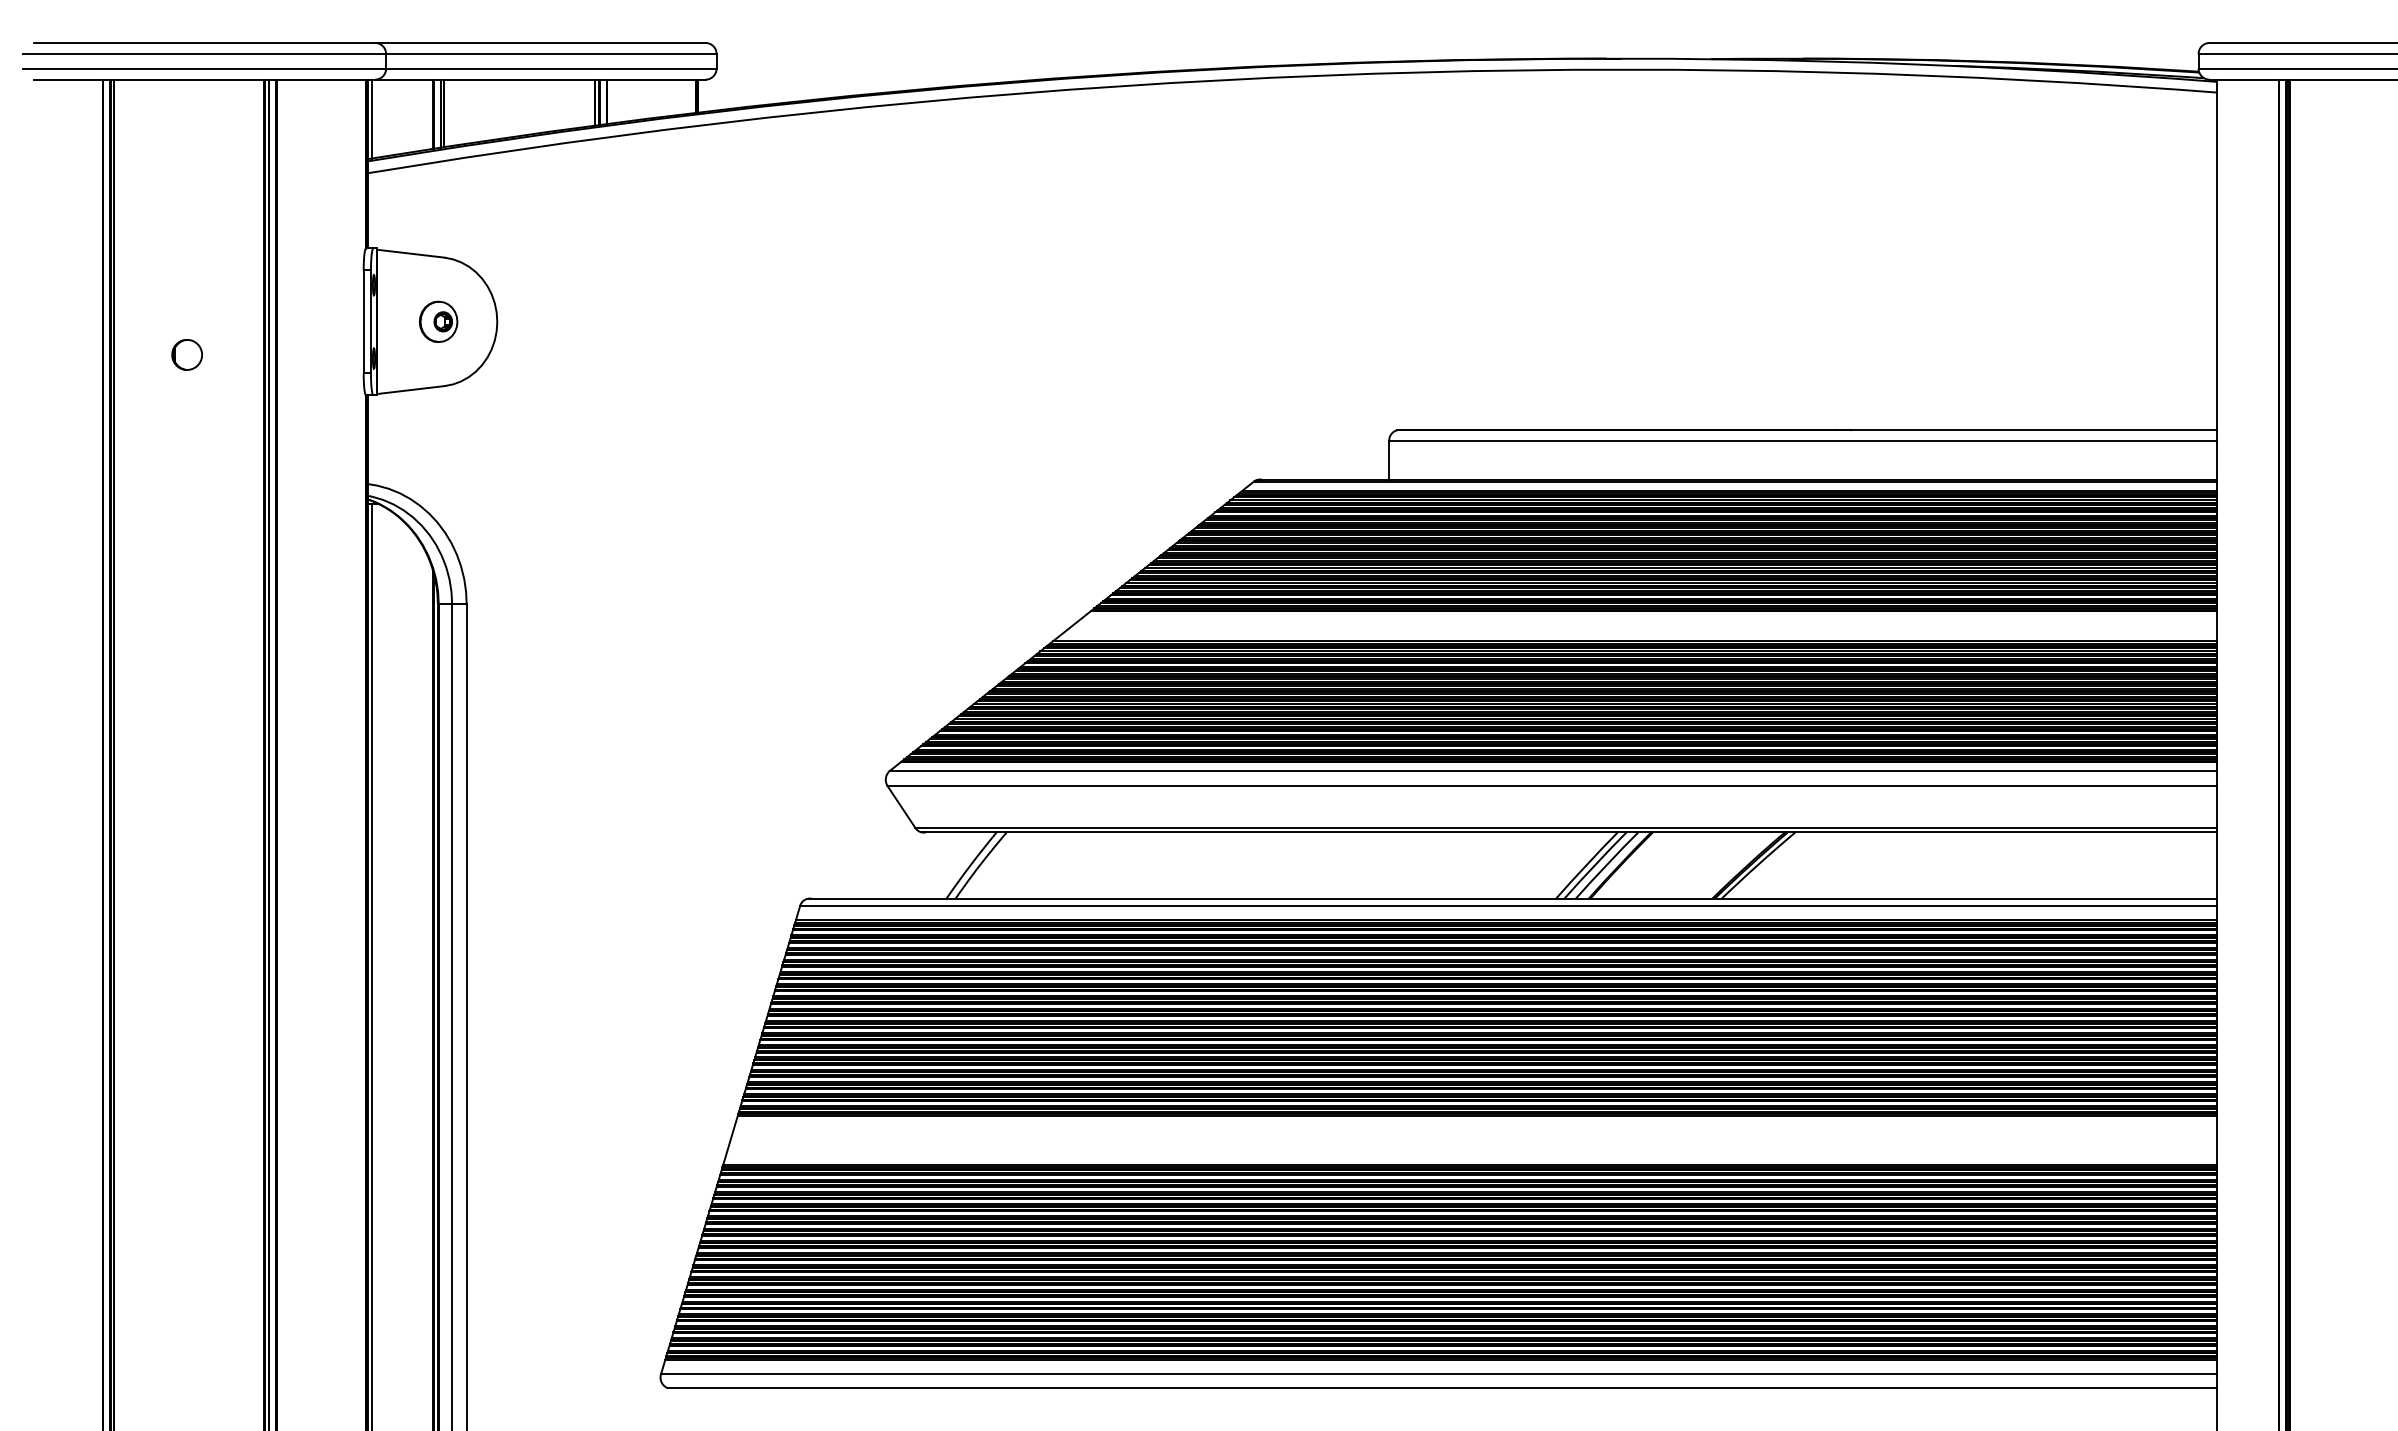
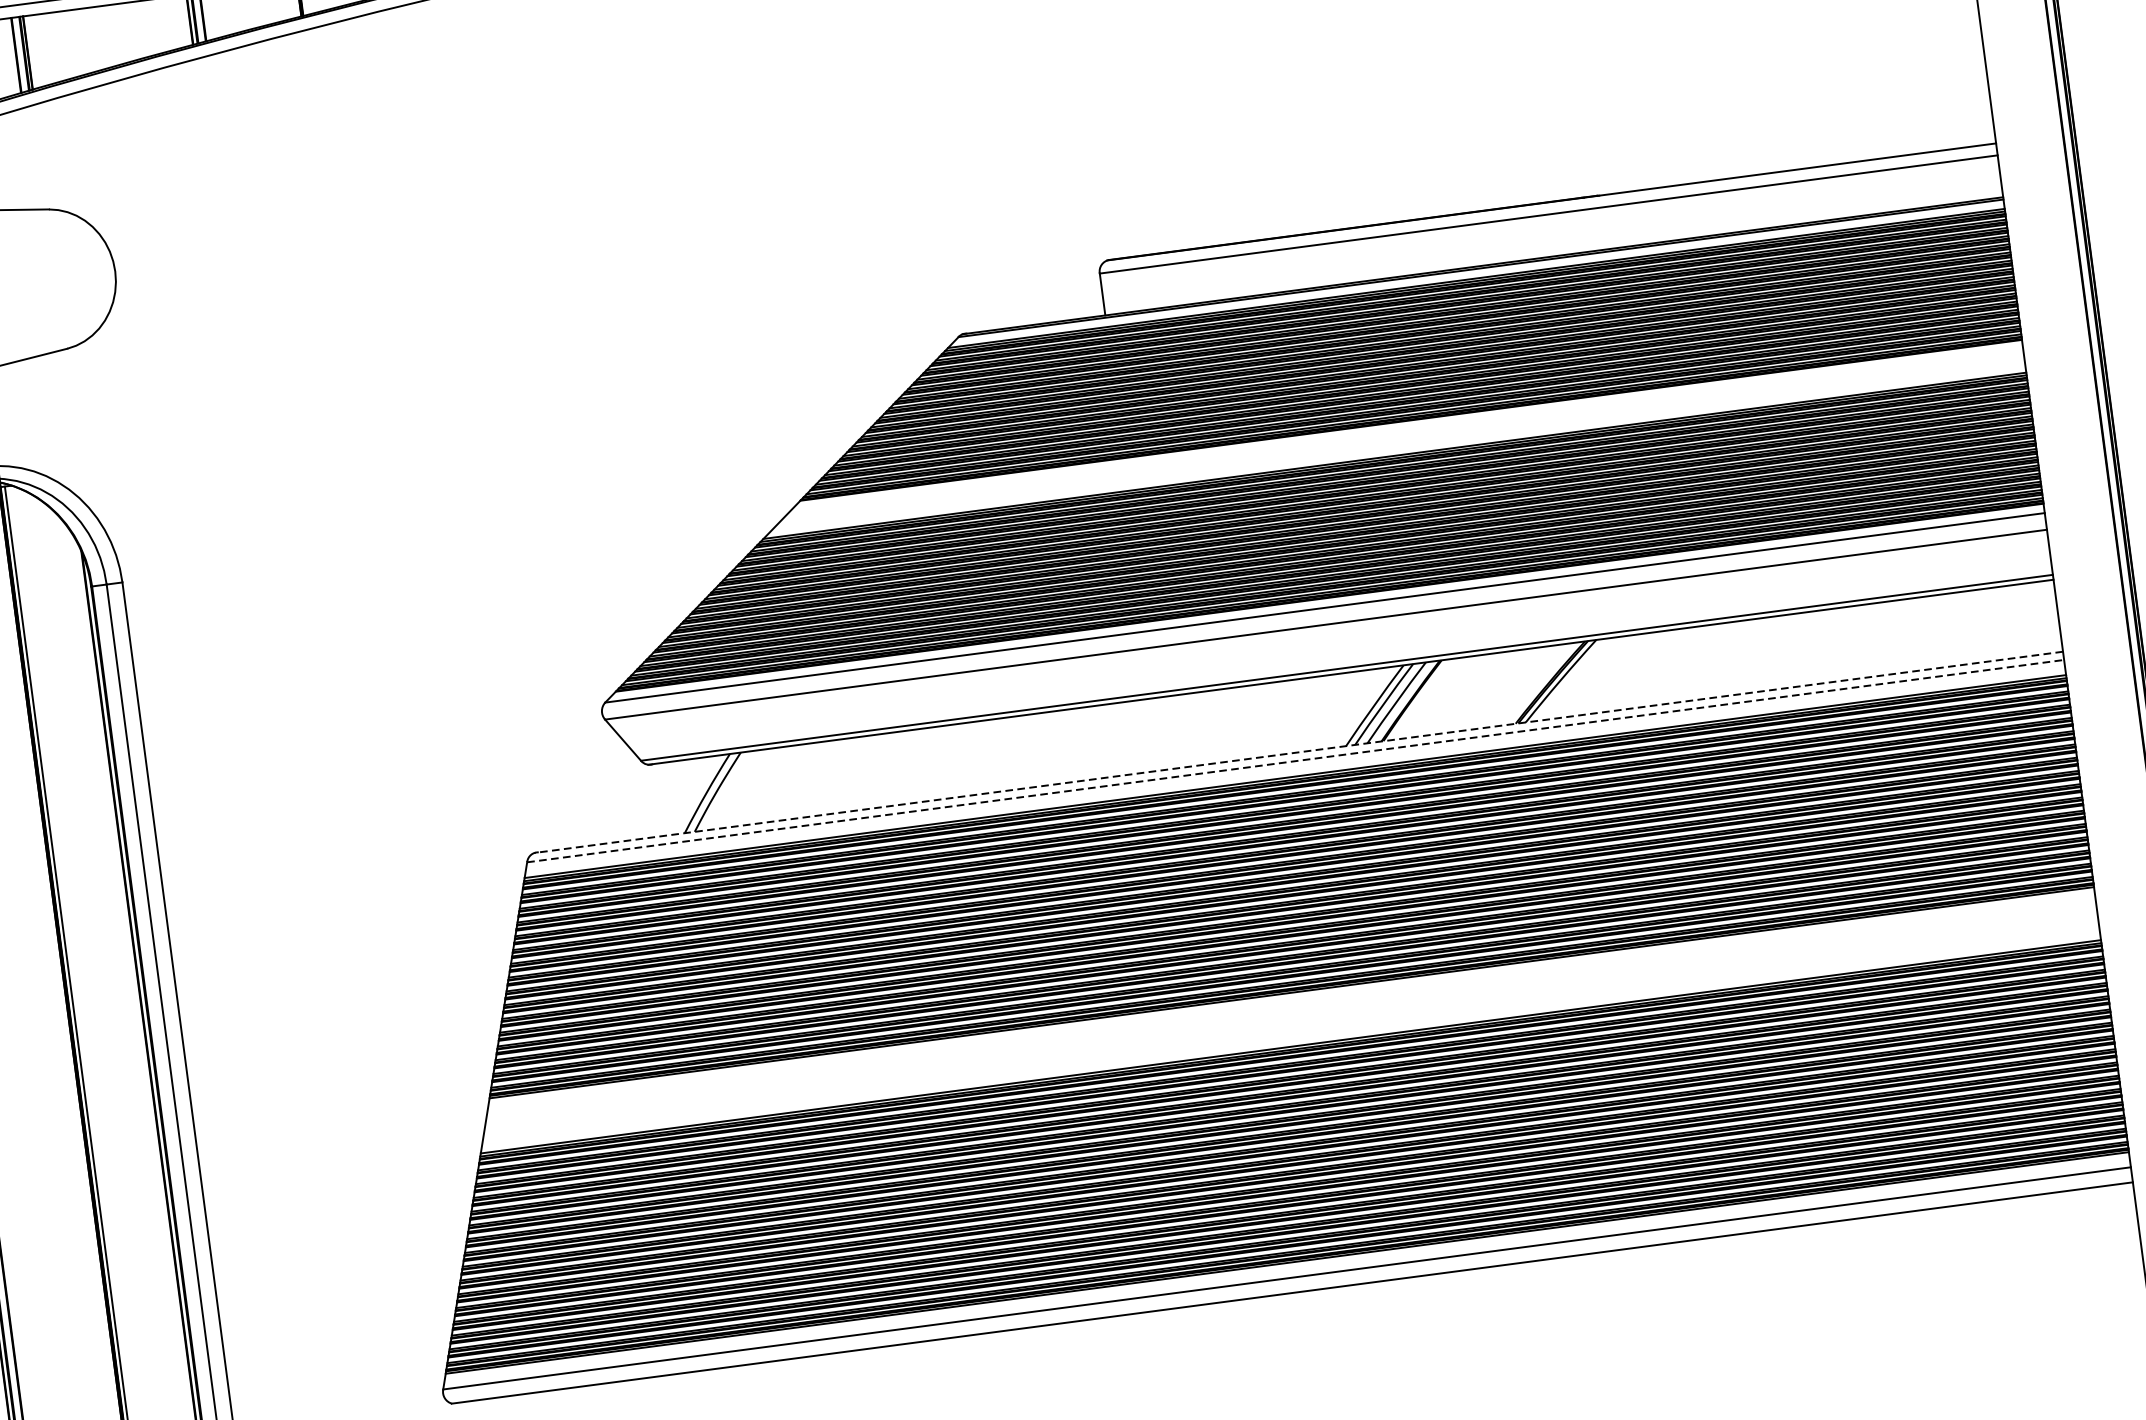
part: (438, 321) -> (51, 279), removed
line: (1512, 898) -> (1298, 752), solid -> dashed
line: (1509, 906) -> (1296, 761), solid -> dashed

